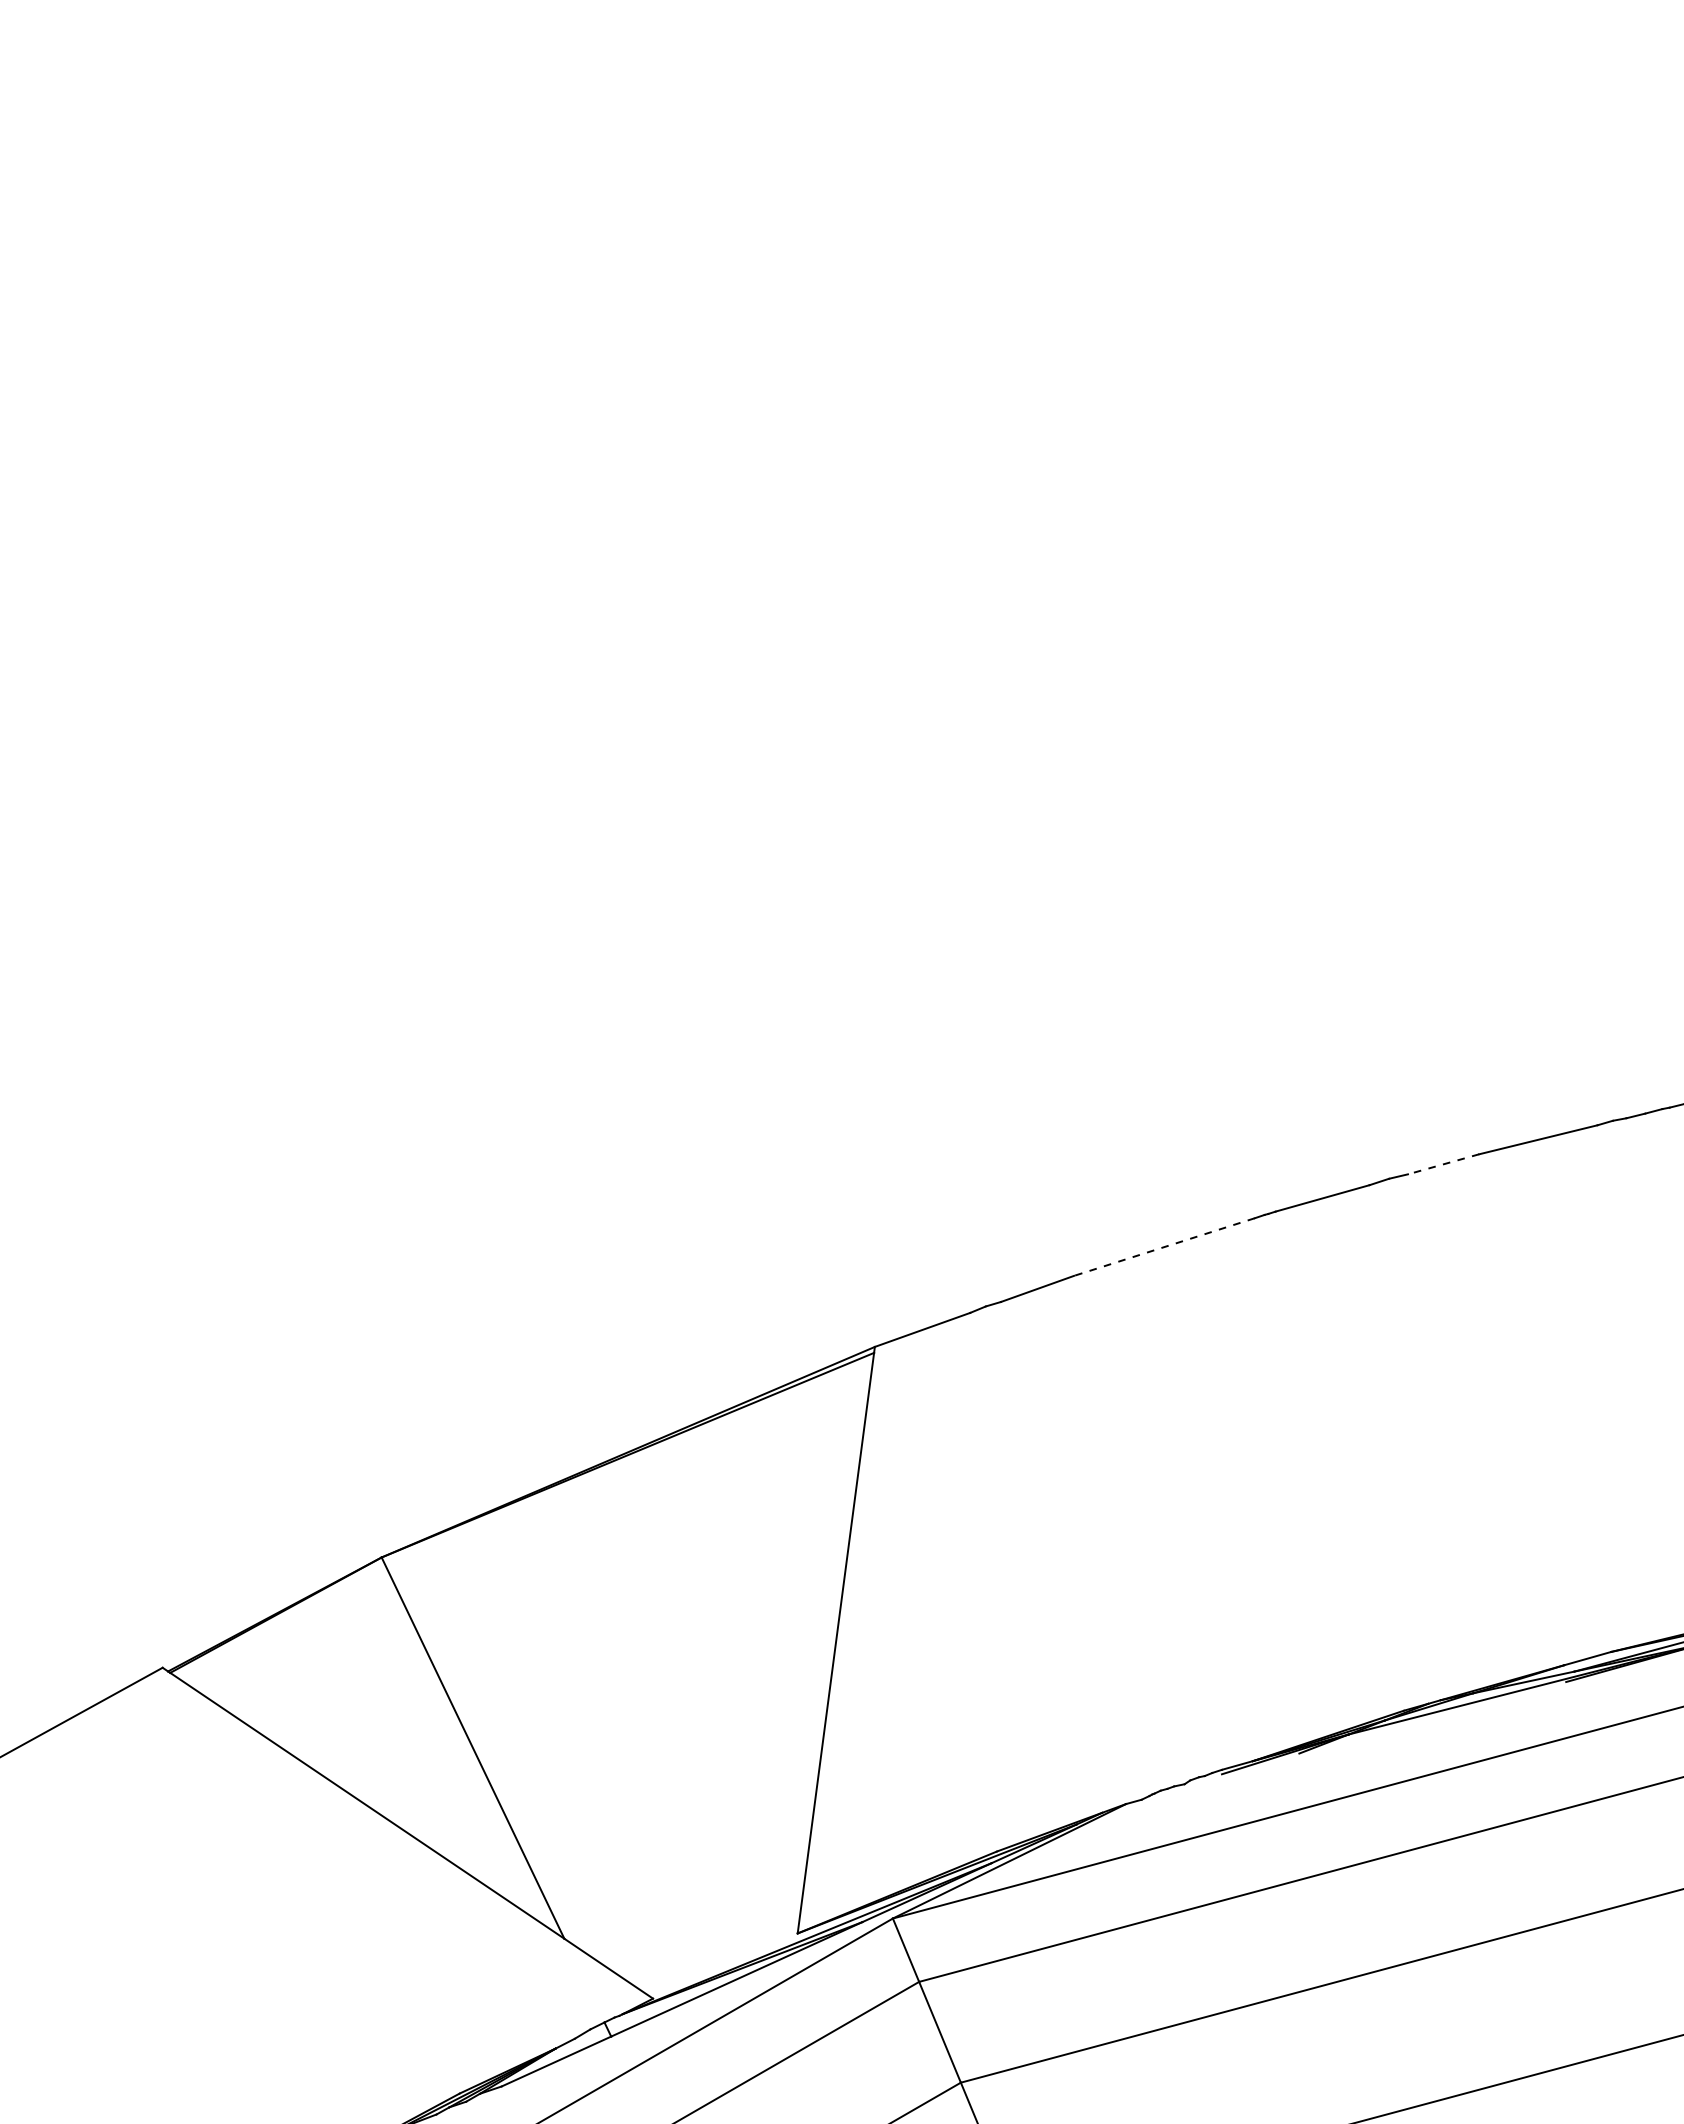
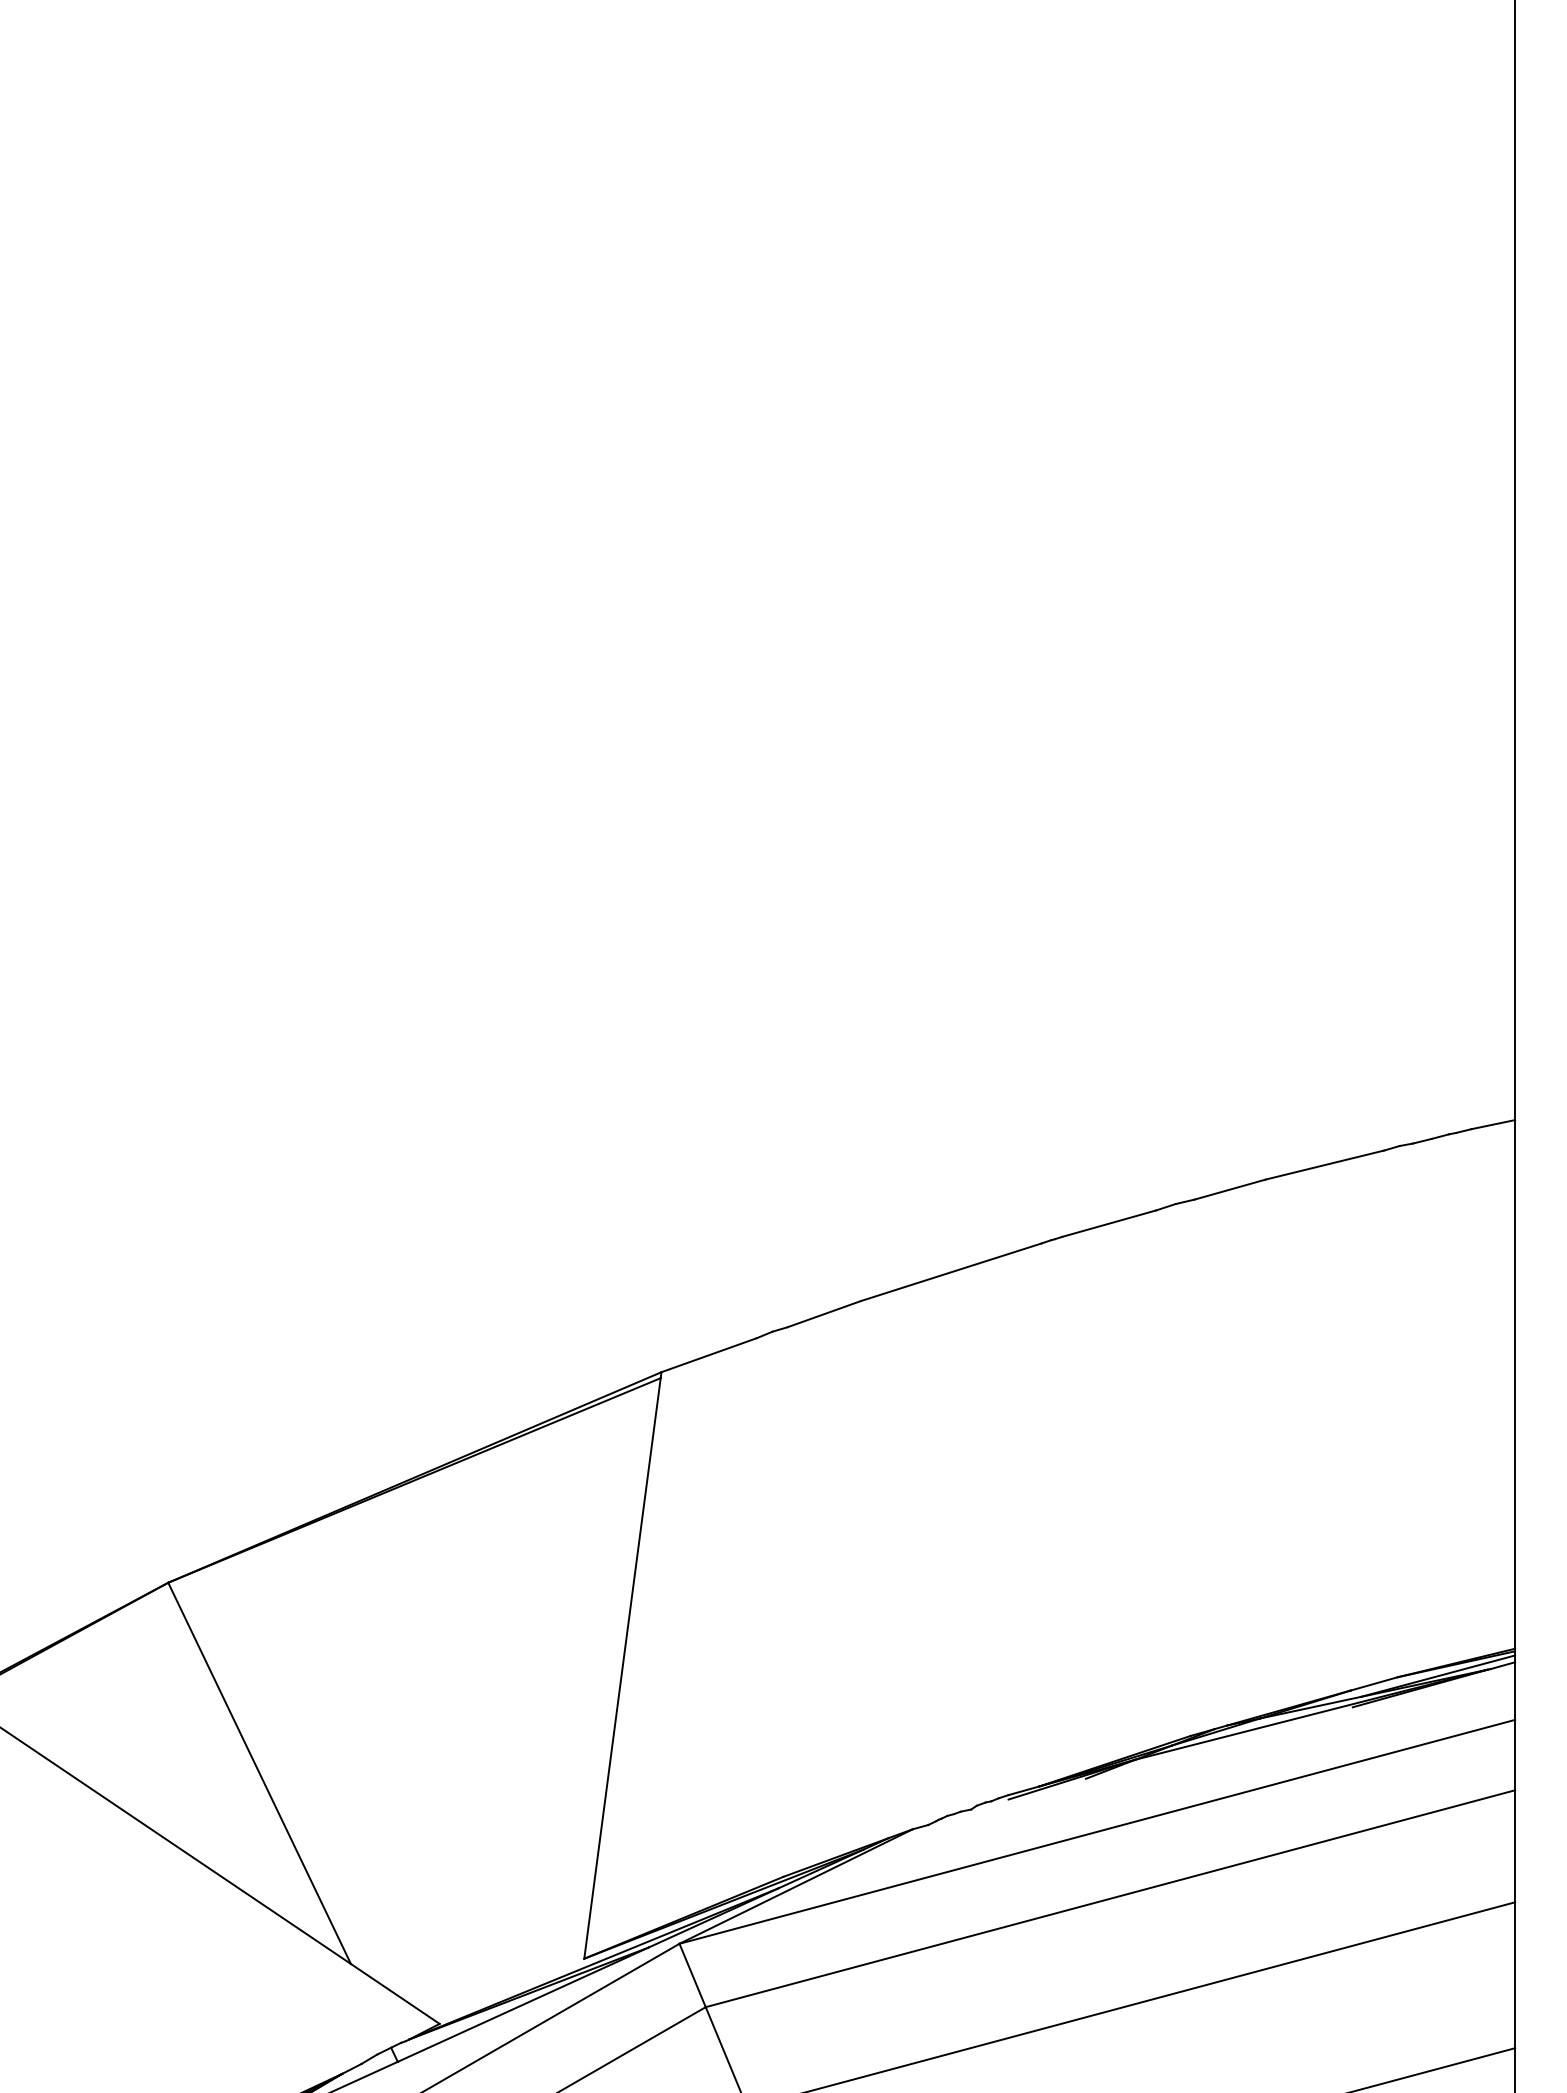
line: (1443, 1164) -> (1230, 1189), dashed -> solid
line: (1164, 1247) -> (951, 1272), dashed -> solid

